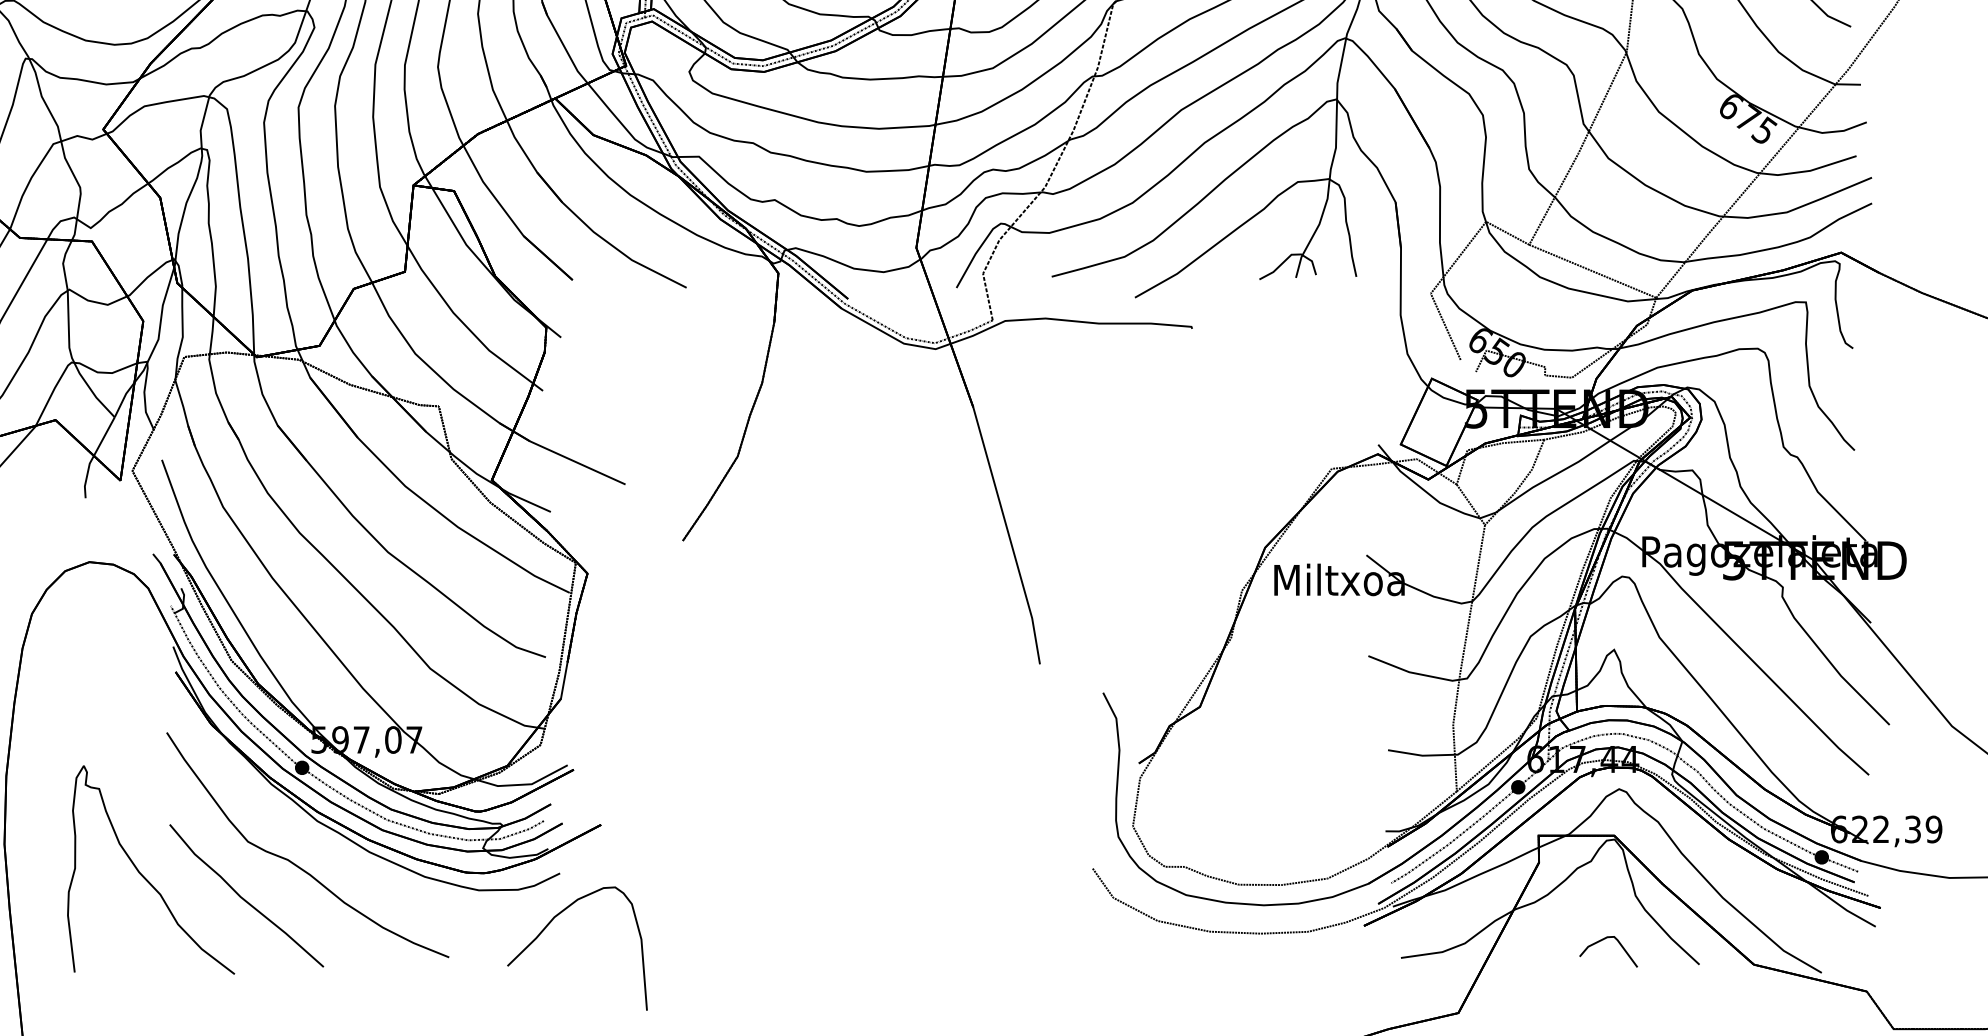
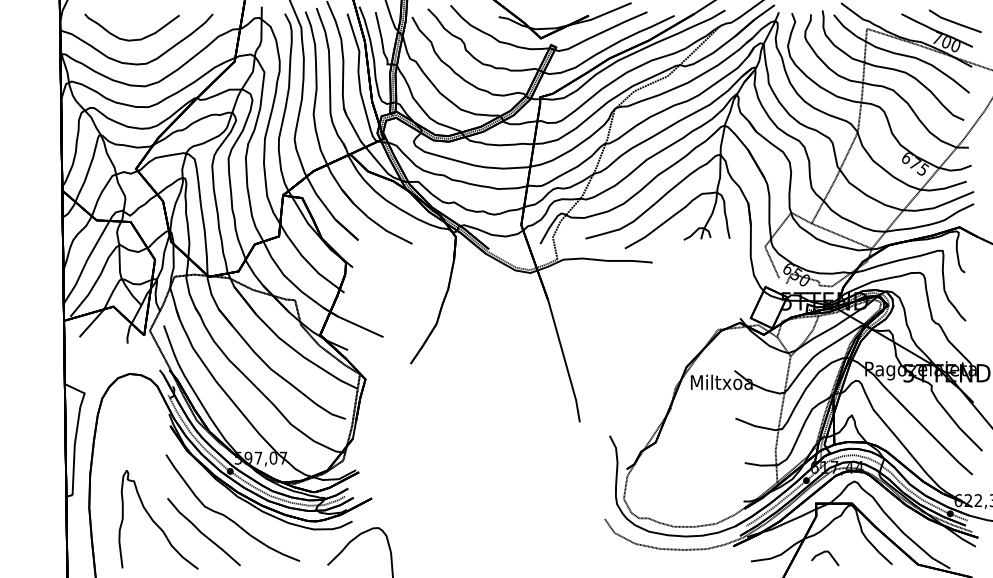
curve: (1604, 941) -> (823, 553), moved

